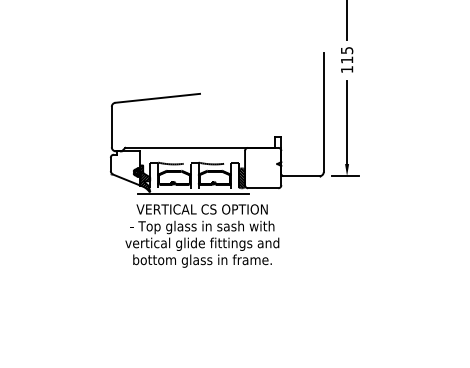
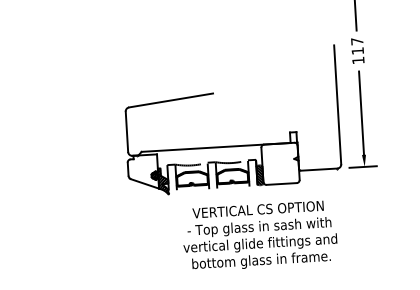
text: (347, 50) -> (357, 41), 115 -> 117
line: (193, 194) -> (212, 194), removed
text: (202, 235) -> (260, 235), moved

